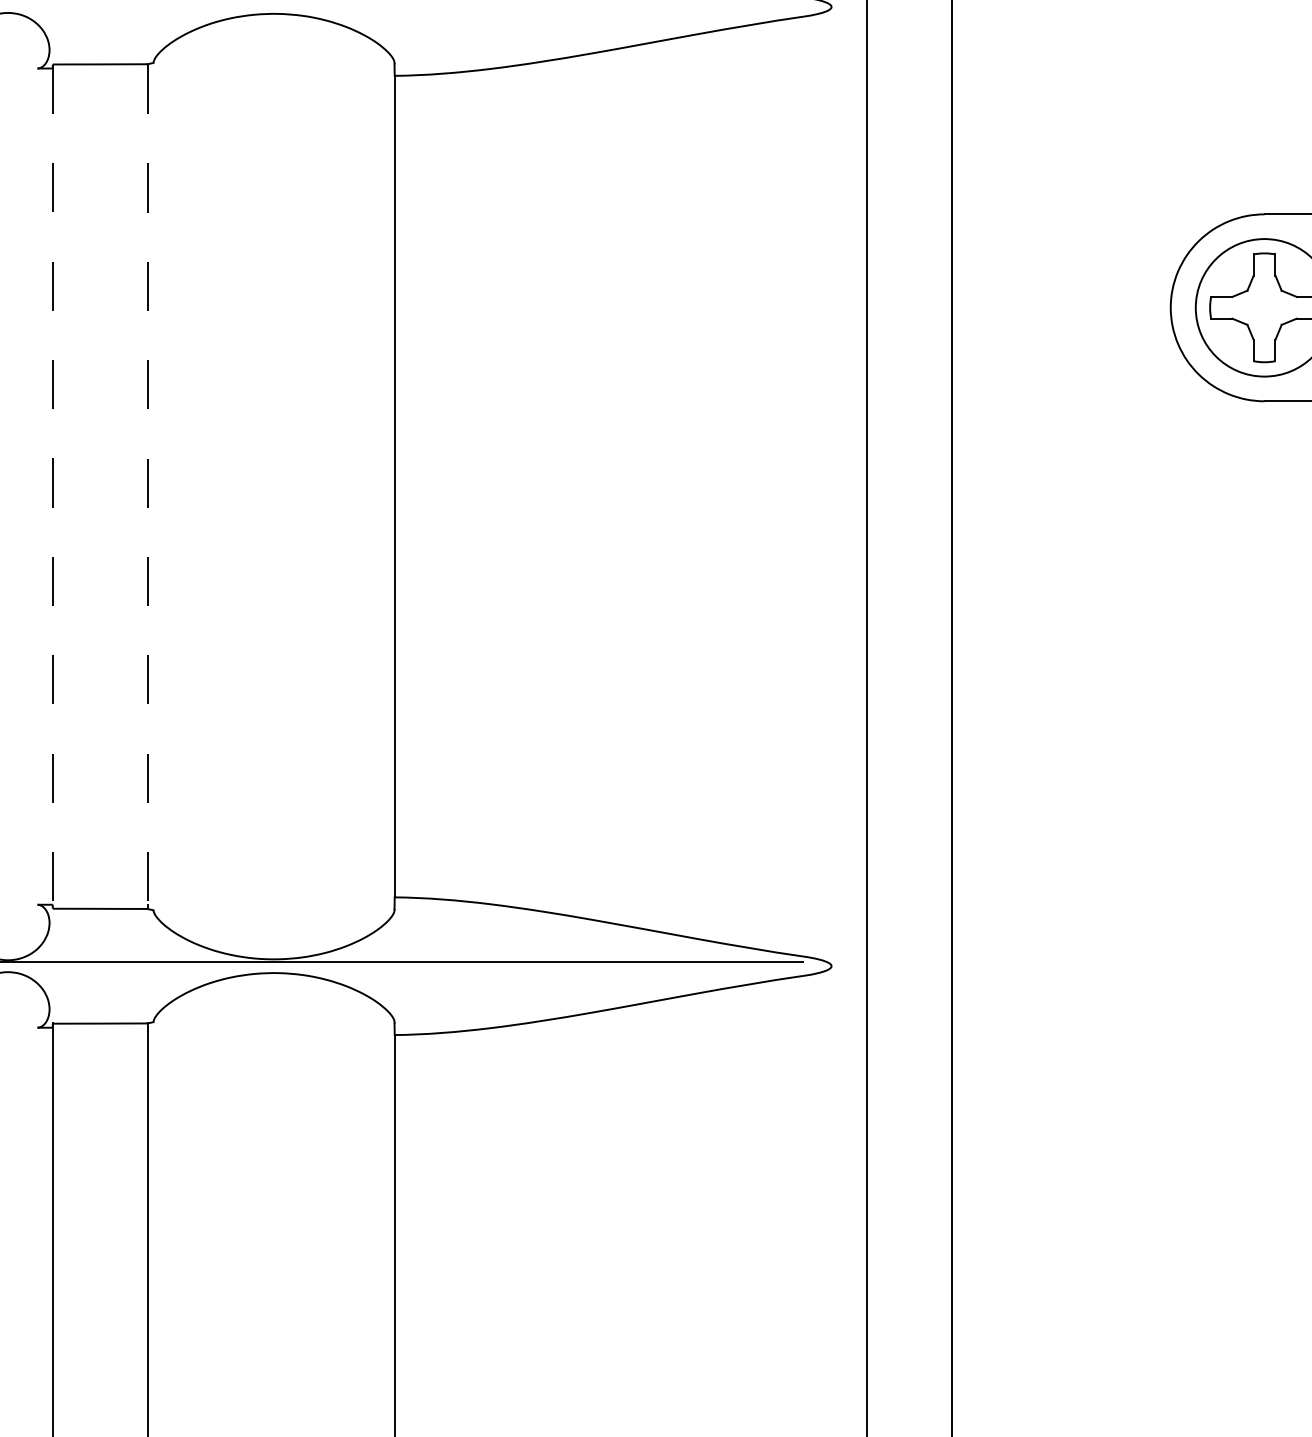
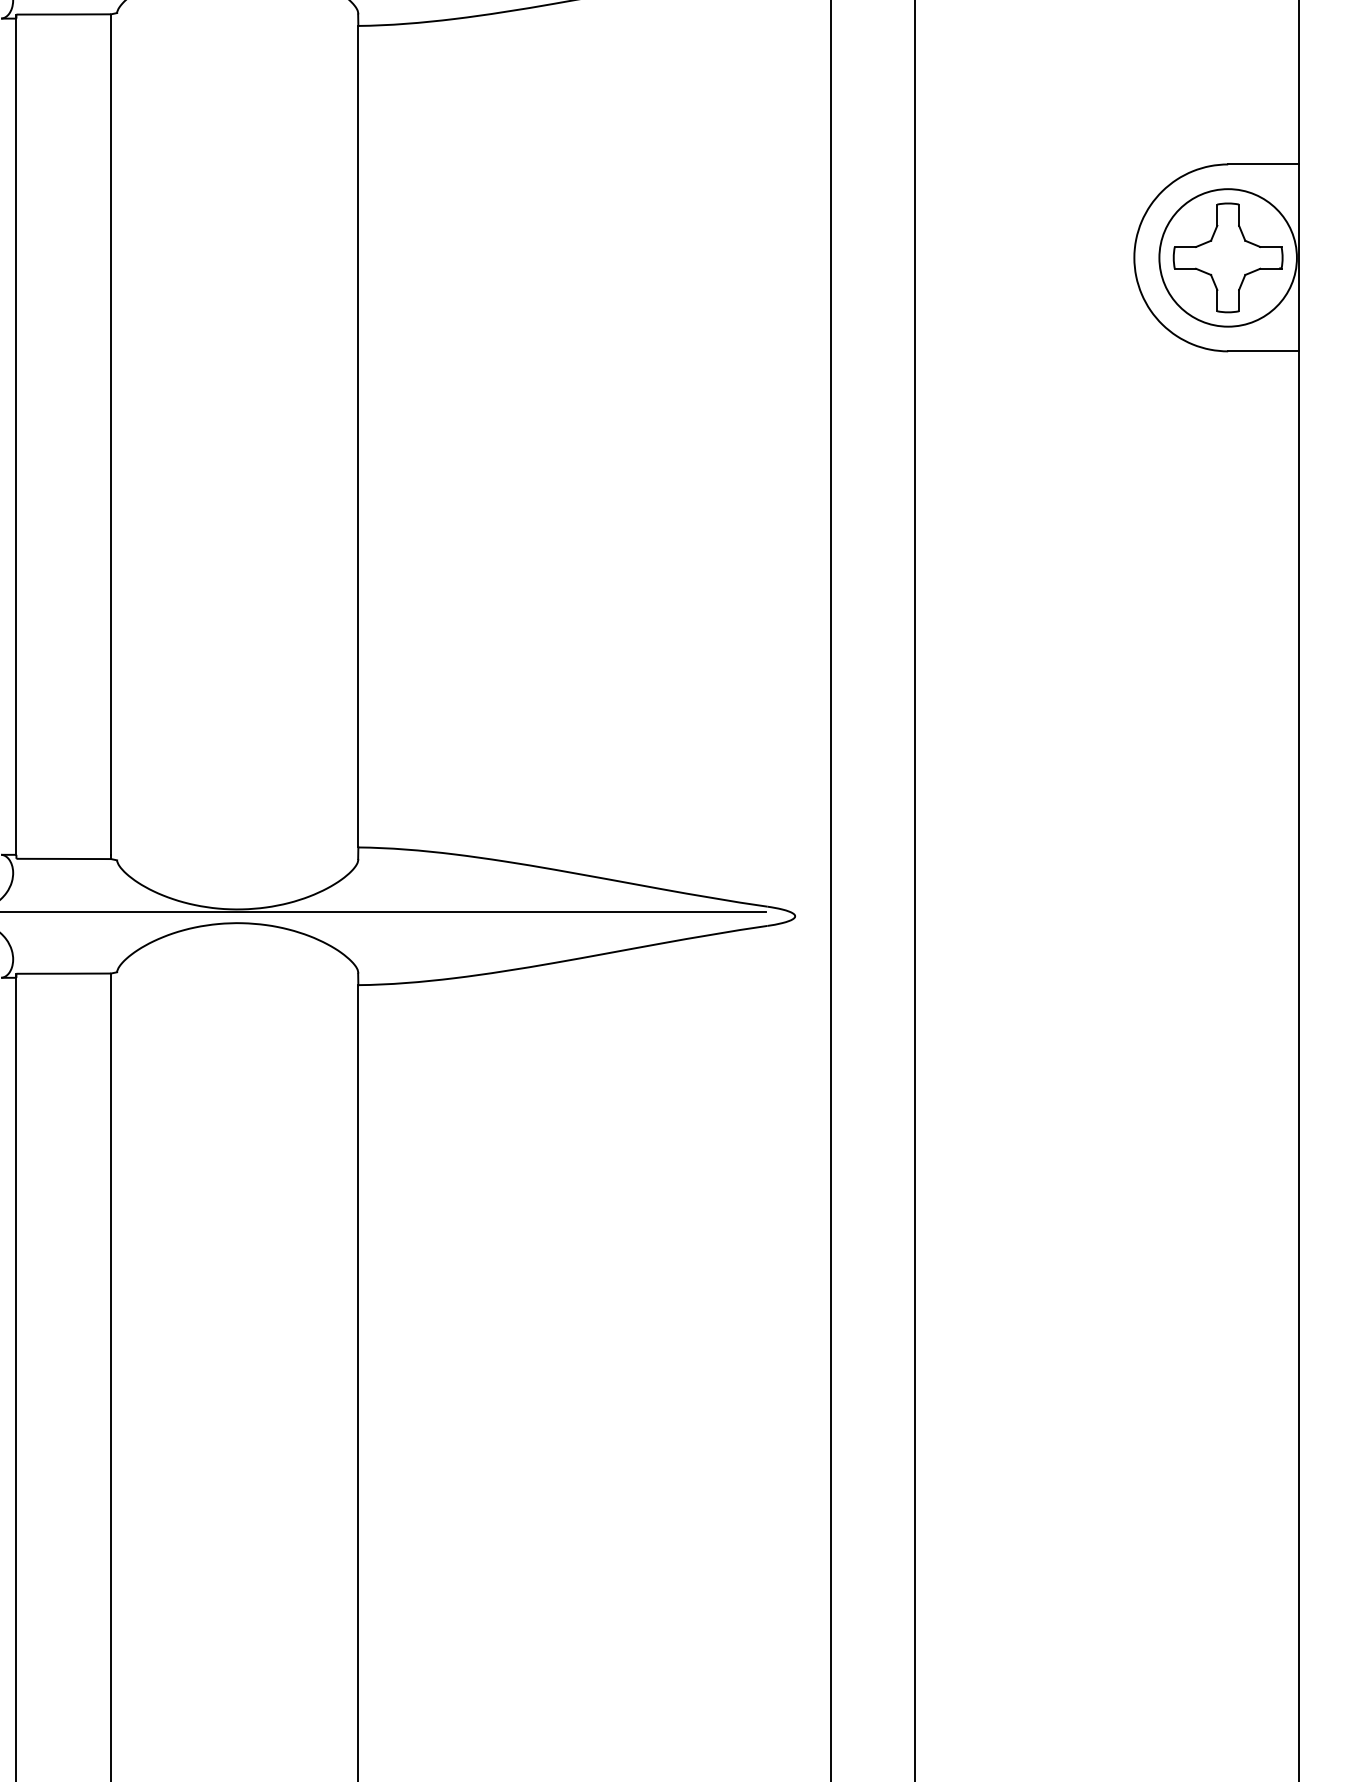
line: (52, 484) -> (16, 434), dashed -> solid
line: (147, 484) -> (111, 434), dashed -> solid

